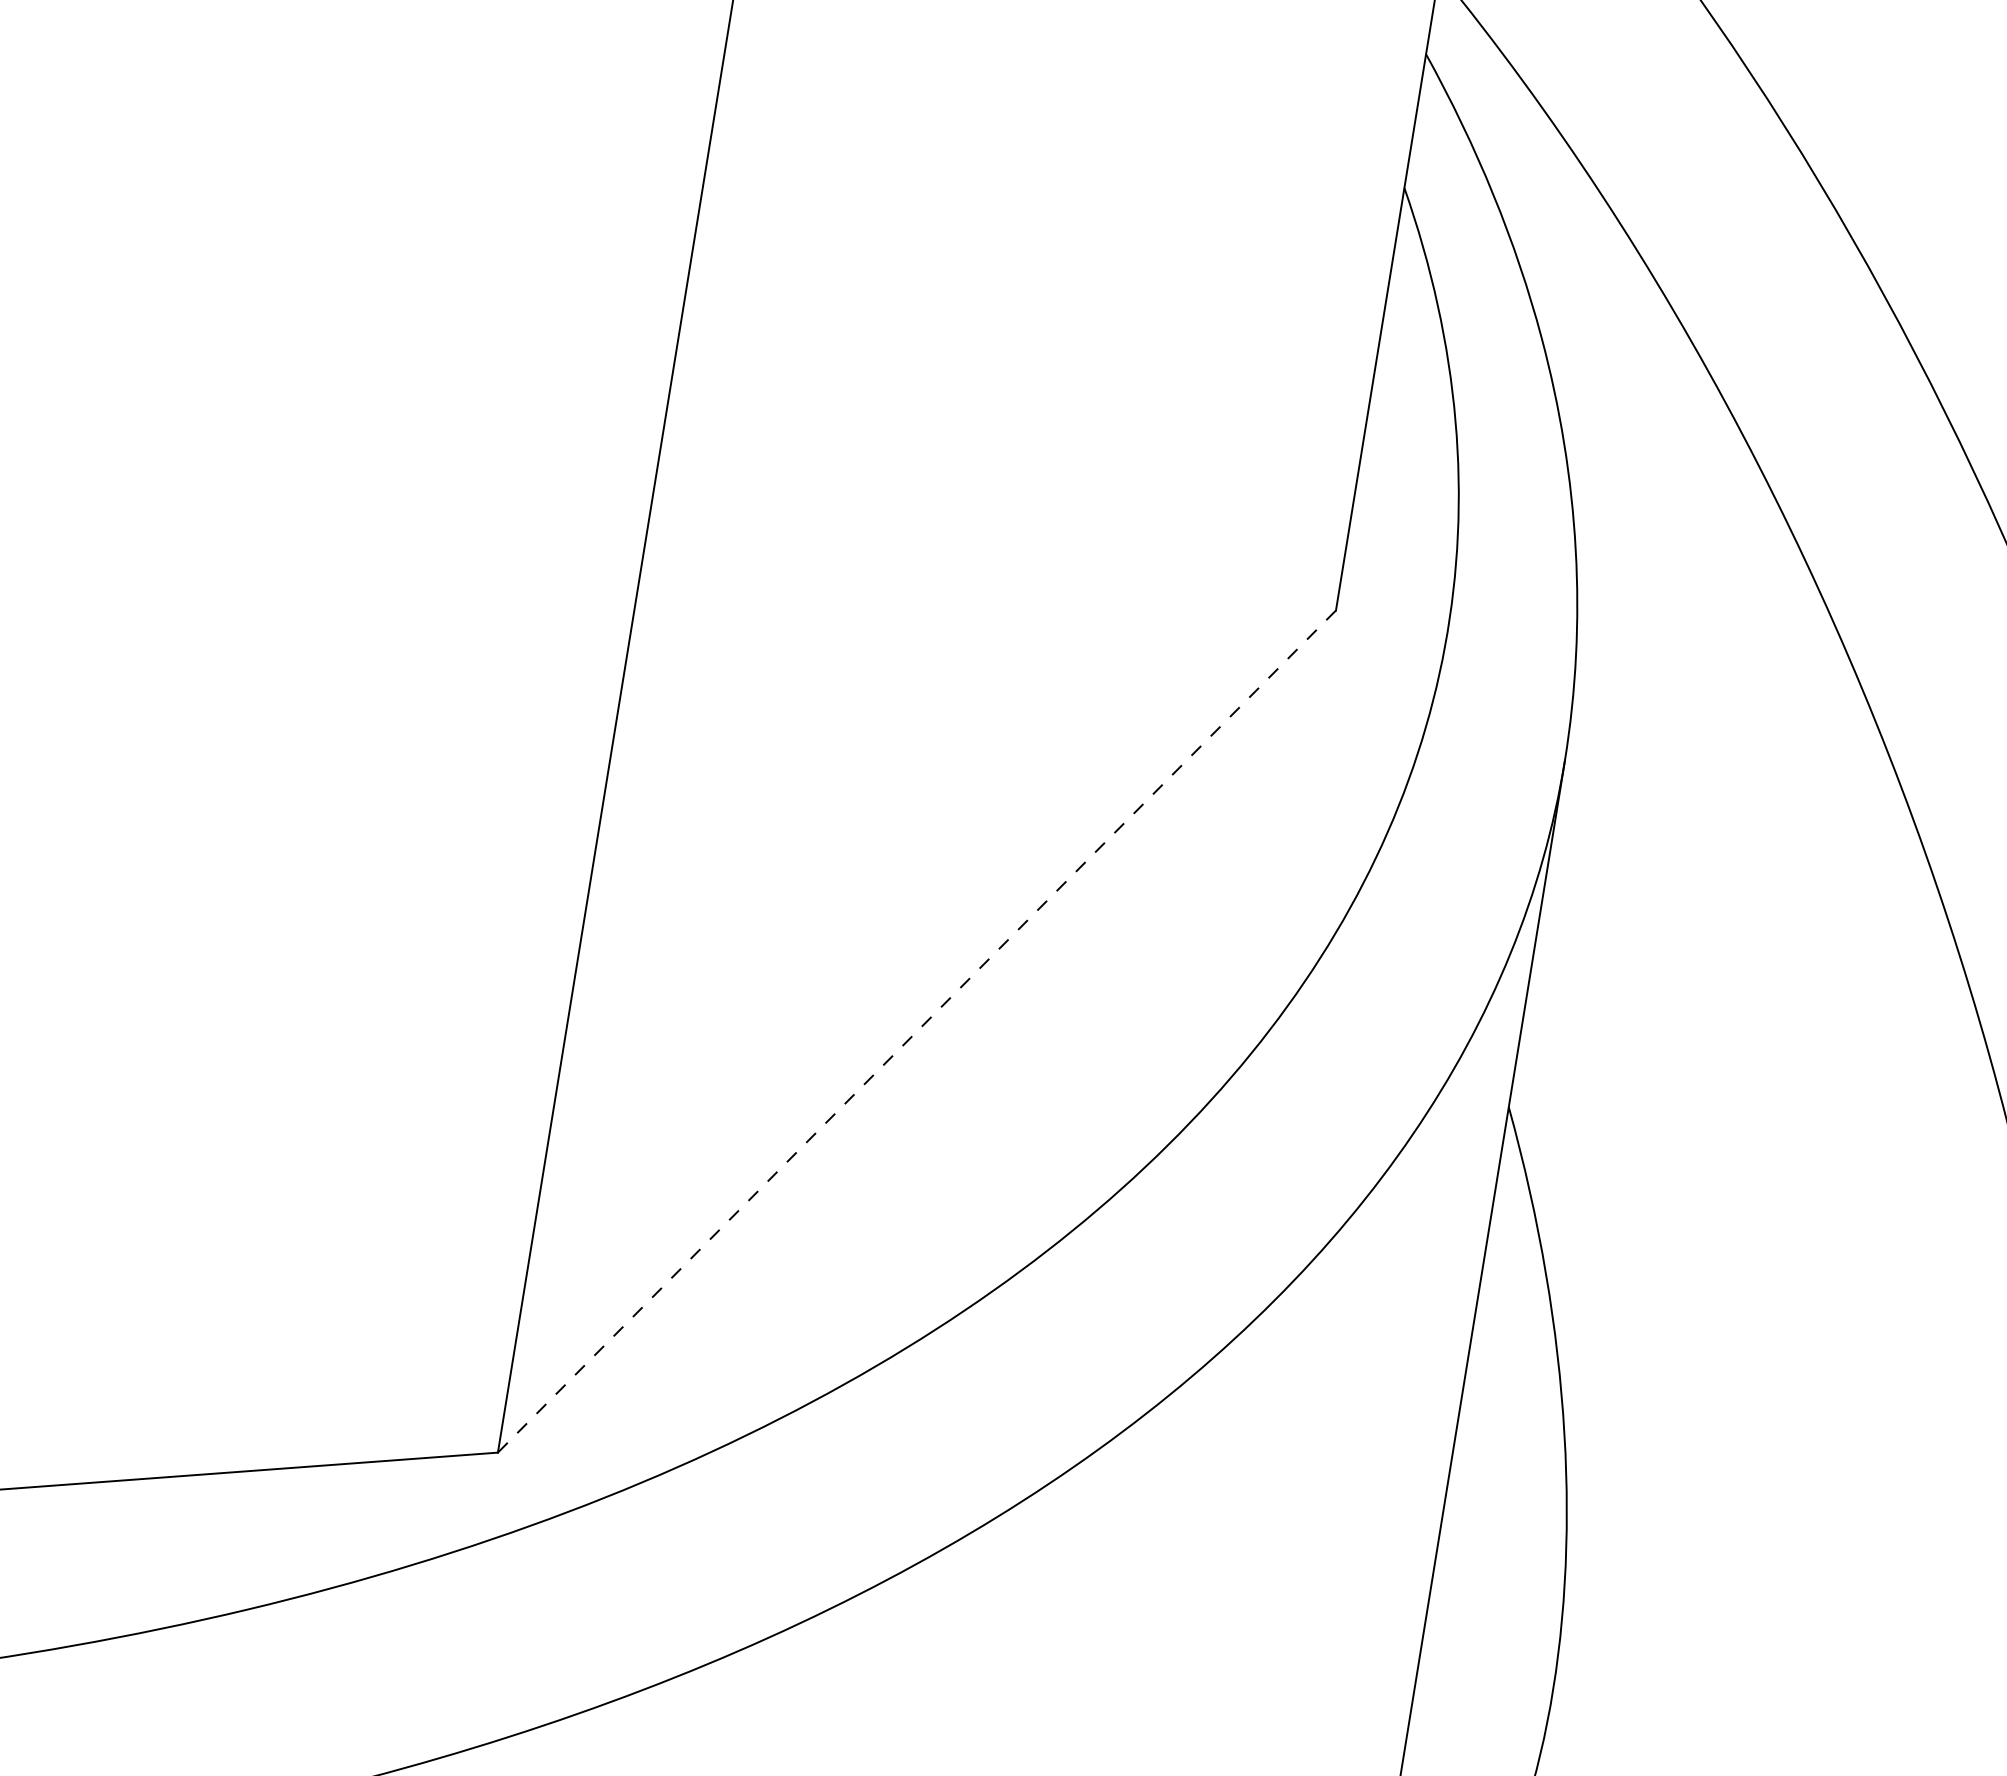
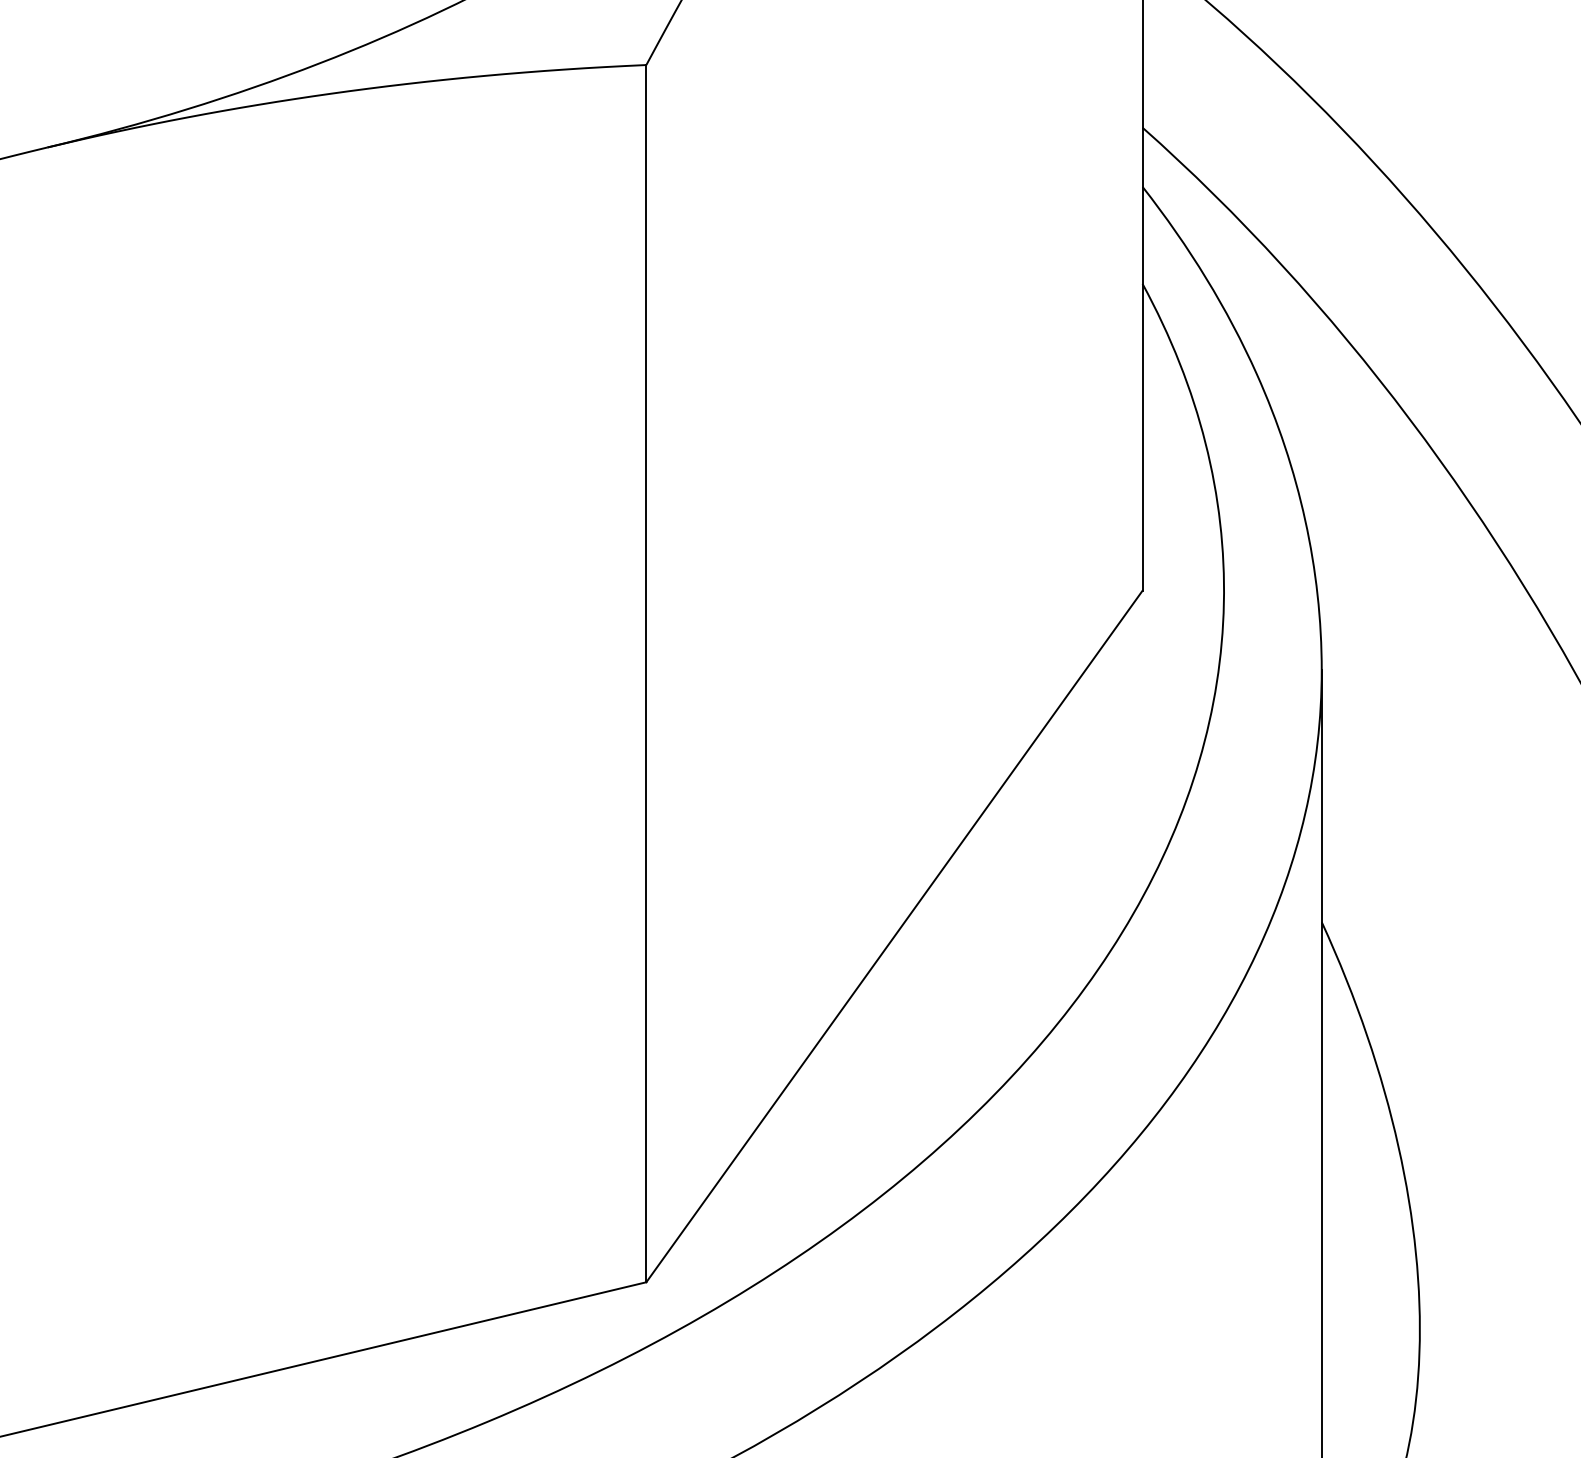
line: (916, 1031) -> (894, 936), dashed -> solid

